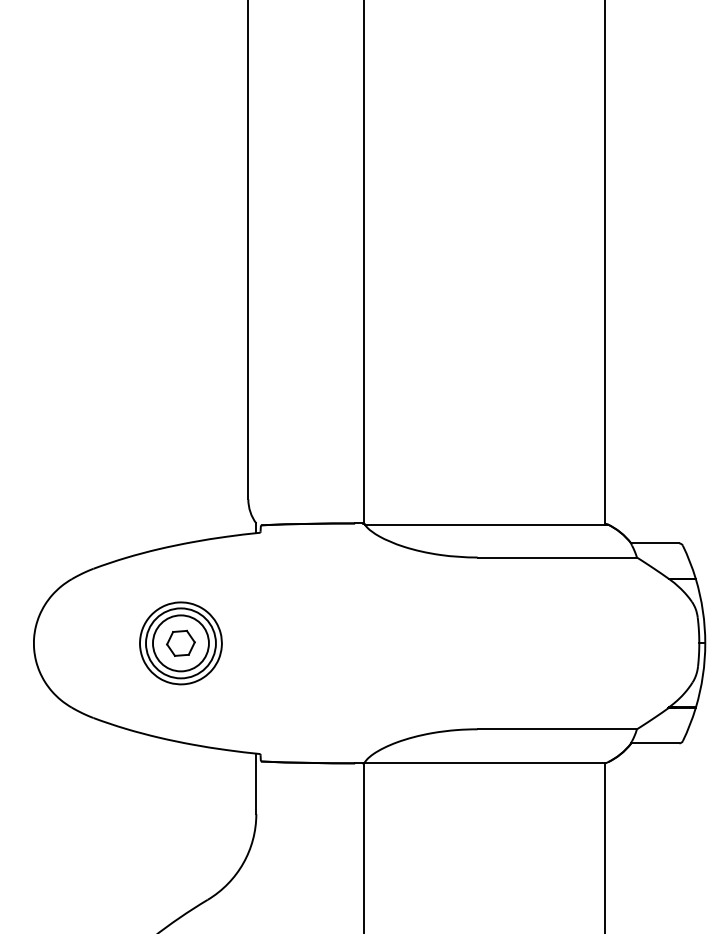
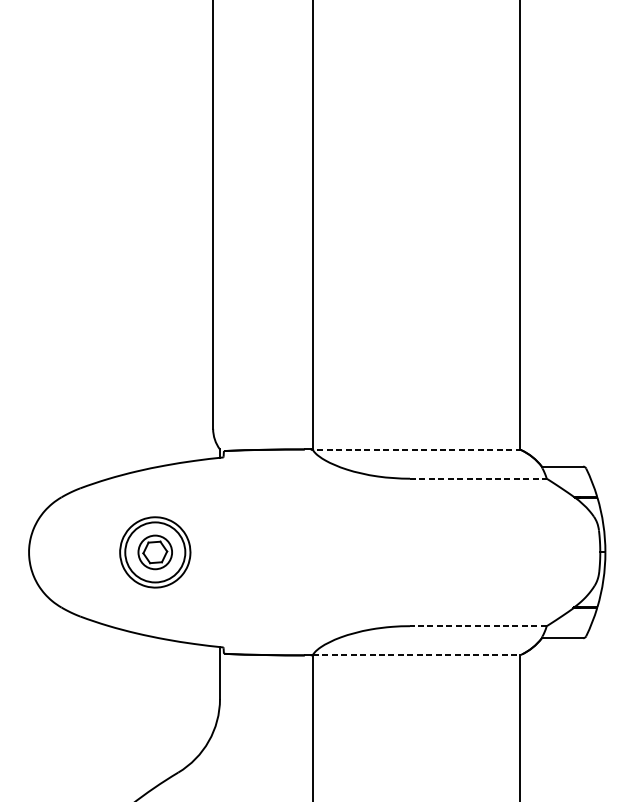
line: (486, 524) -> (417, 450), solid -> dashed
line: (557, 557) -> (478, 478), solid -> dashed
circle: (180, 643) -> (154, 552), size x0.7
line: (557, 729) -> (478, 626), solid -> dashed
line: (485, 762) -> (416, 654), solid -> dashed

